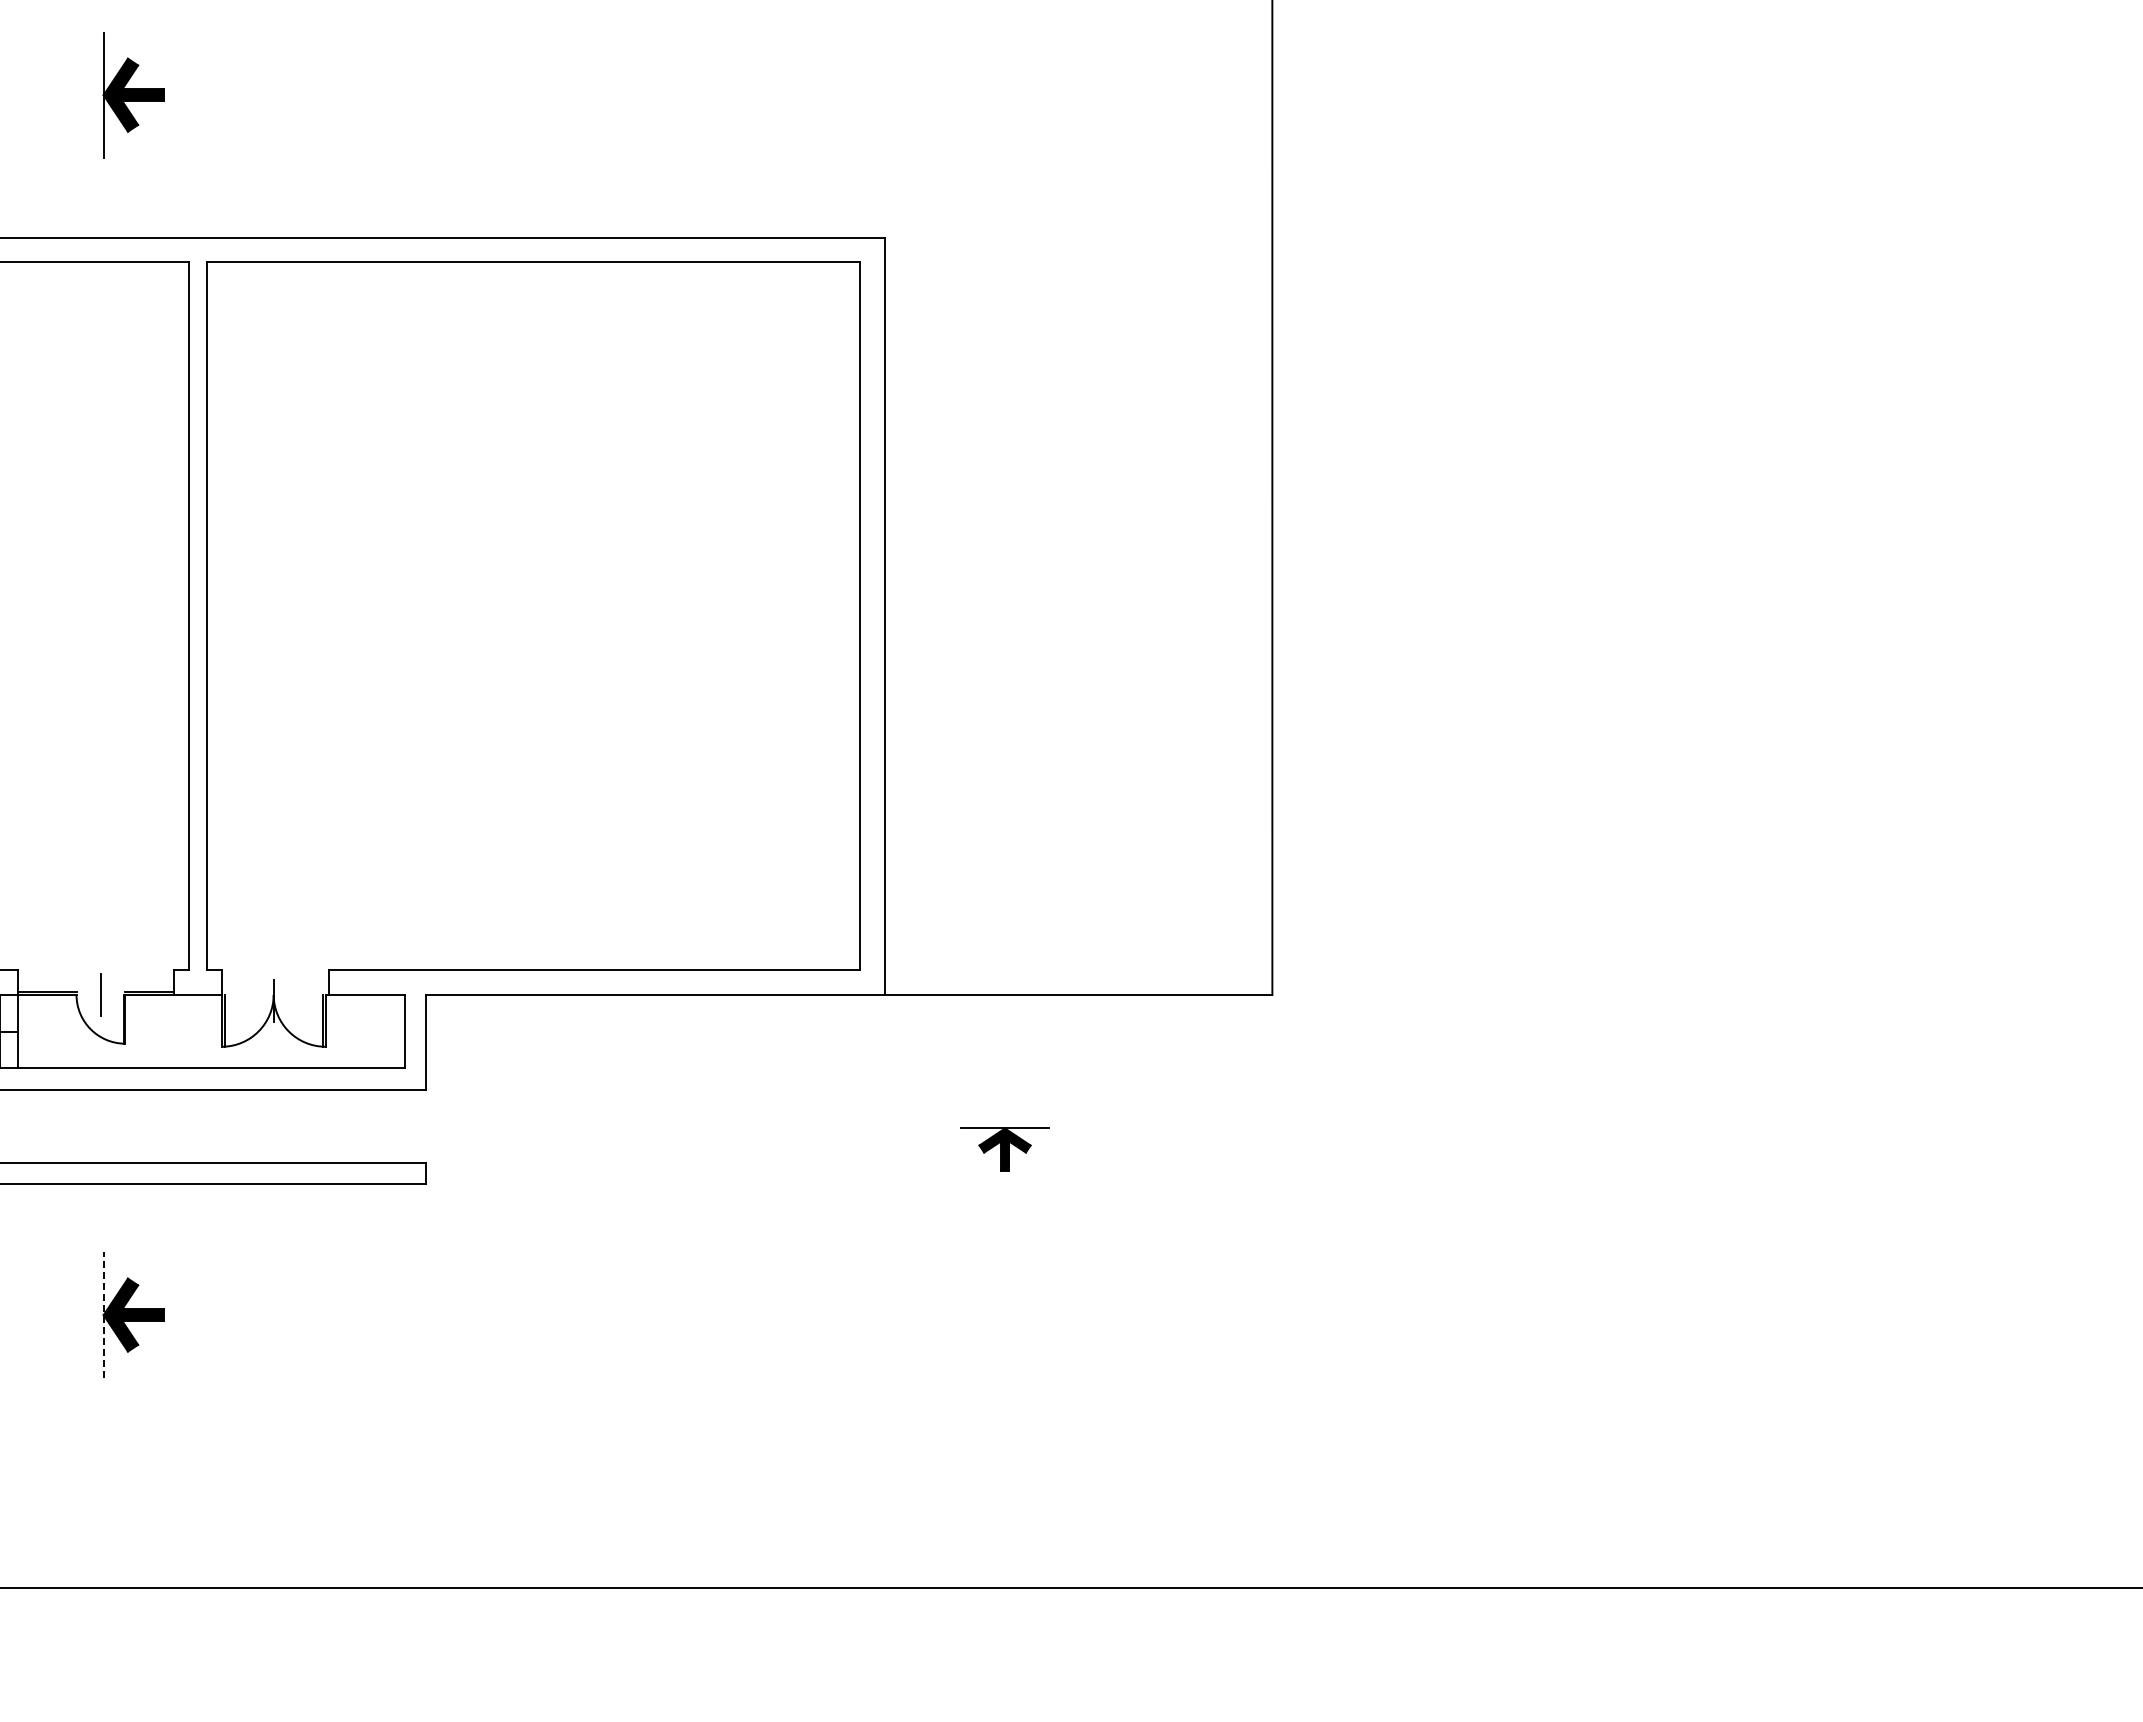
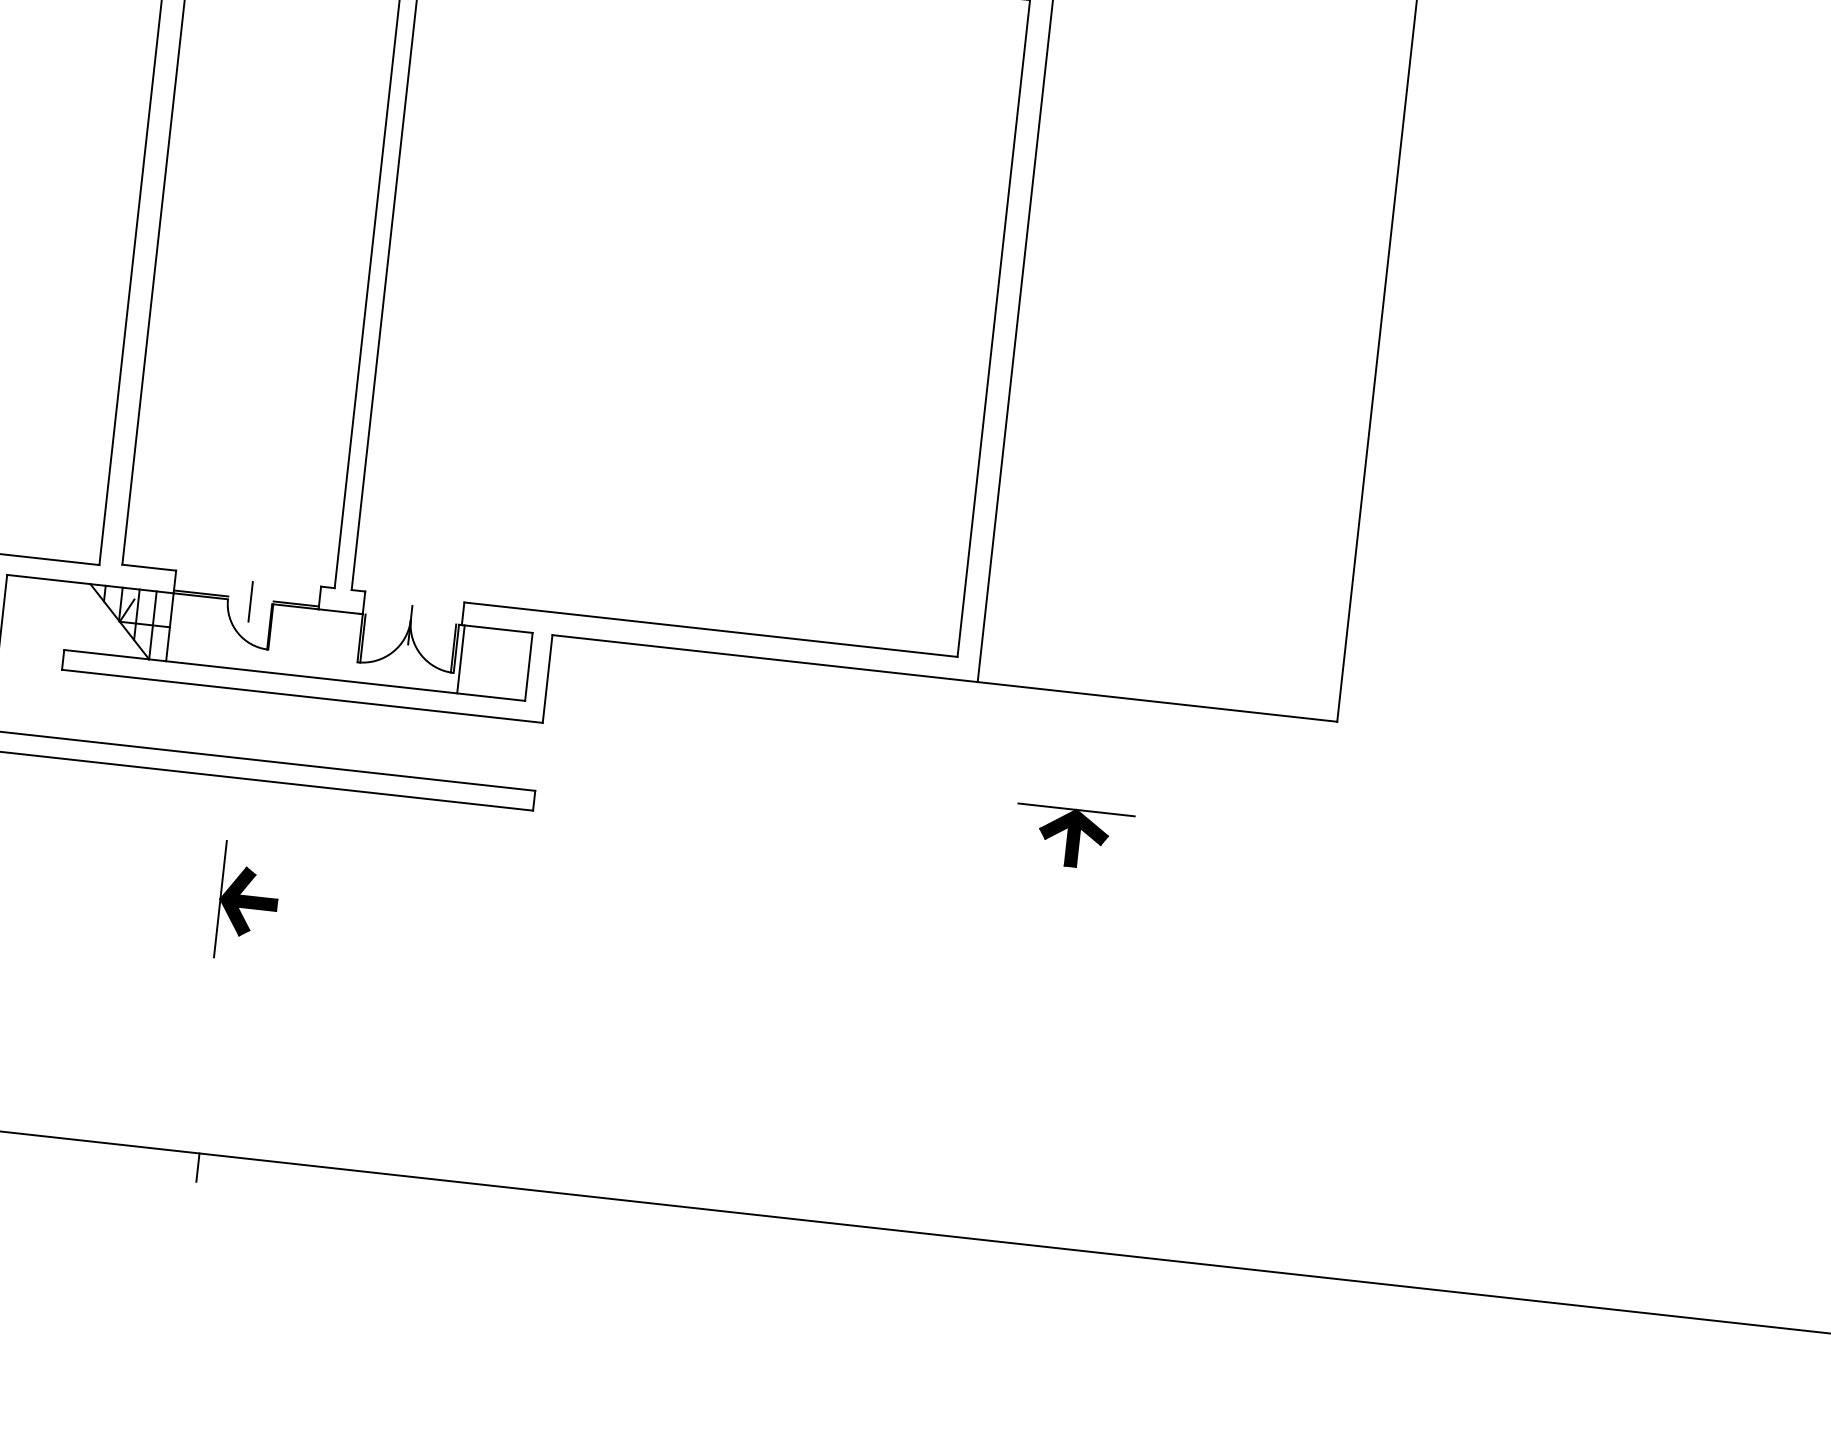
line: (331, 1031) -> (460, 659), added
part: (1004, 1149) -> (1072, 837), size x1.43
line: (103, 1315) -> (220, 899), dashed -> solid
line: (111, 1603) -> (198, 1167), added

